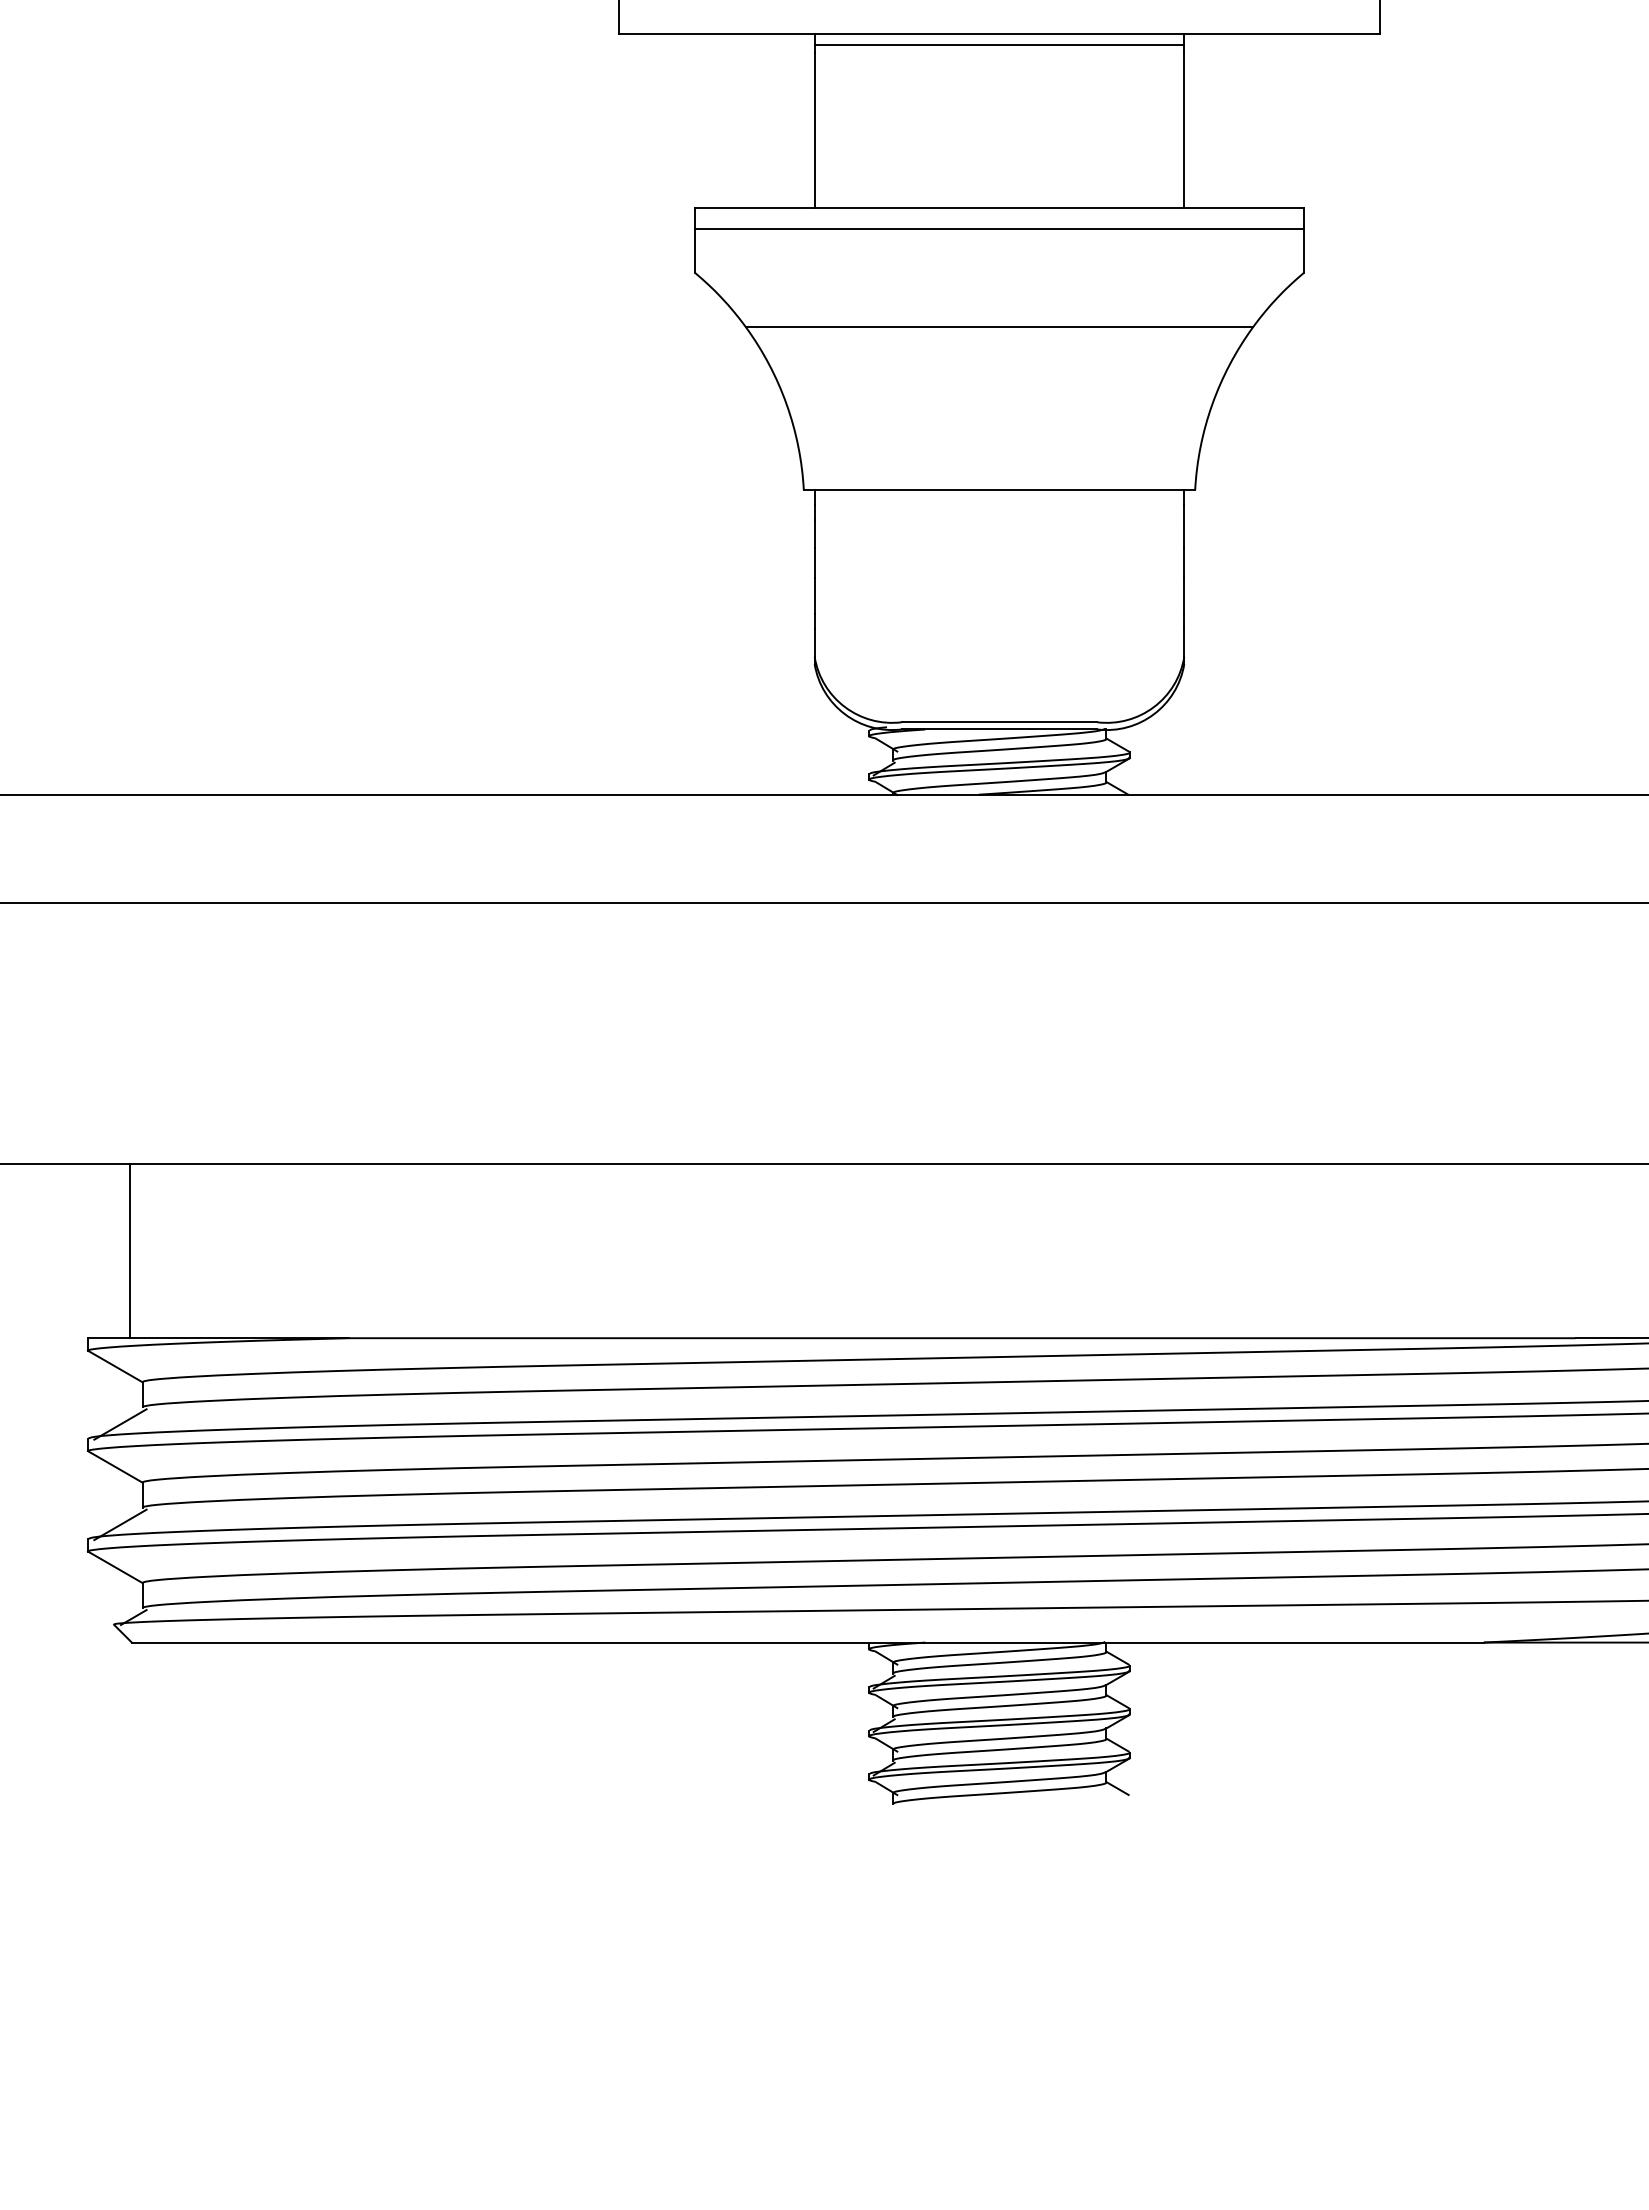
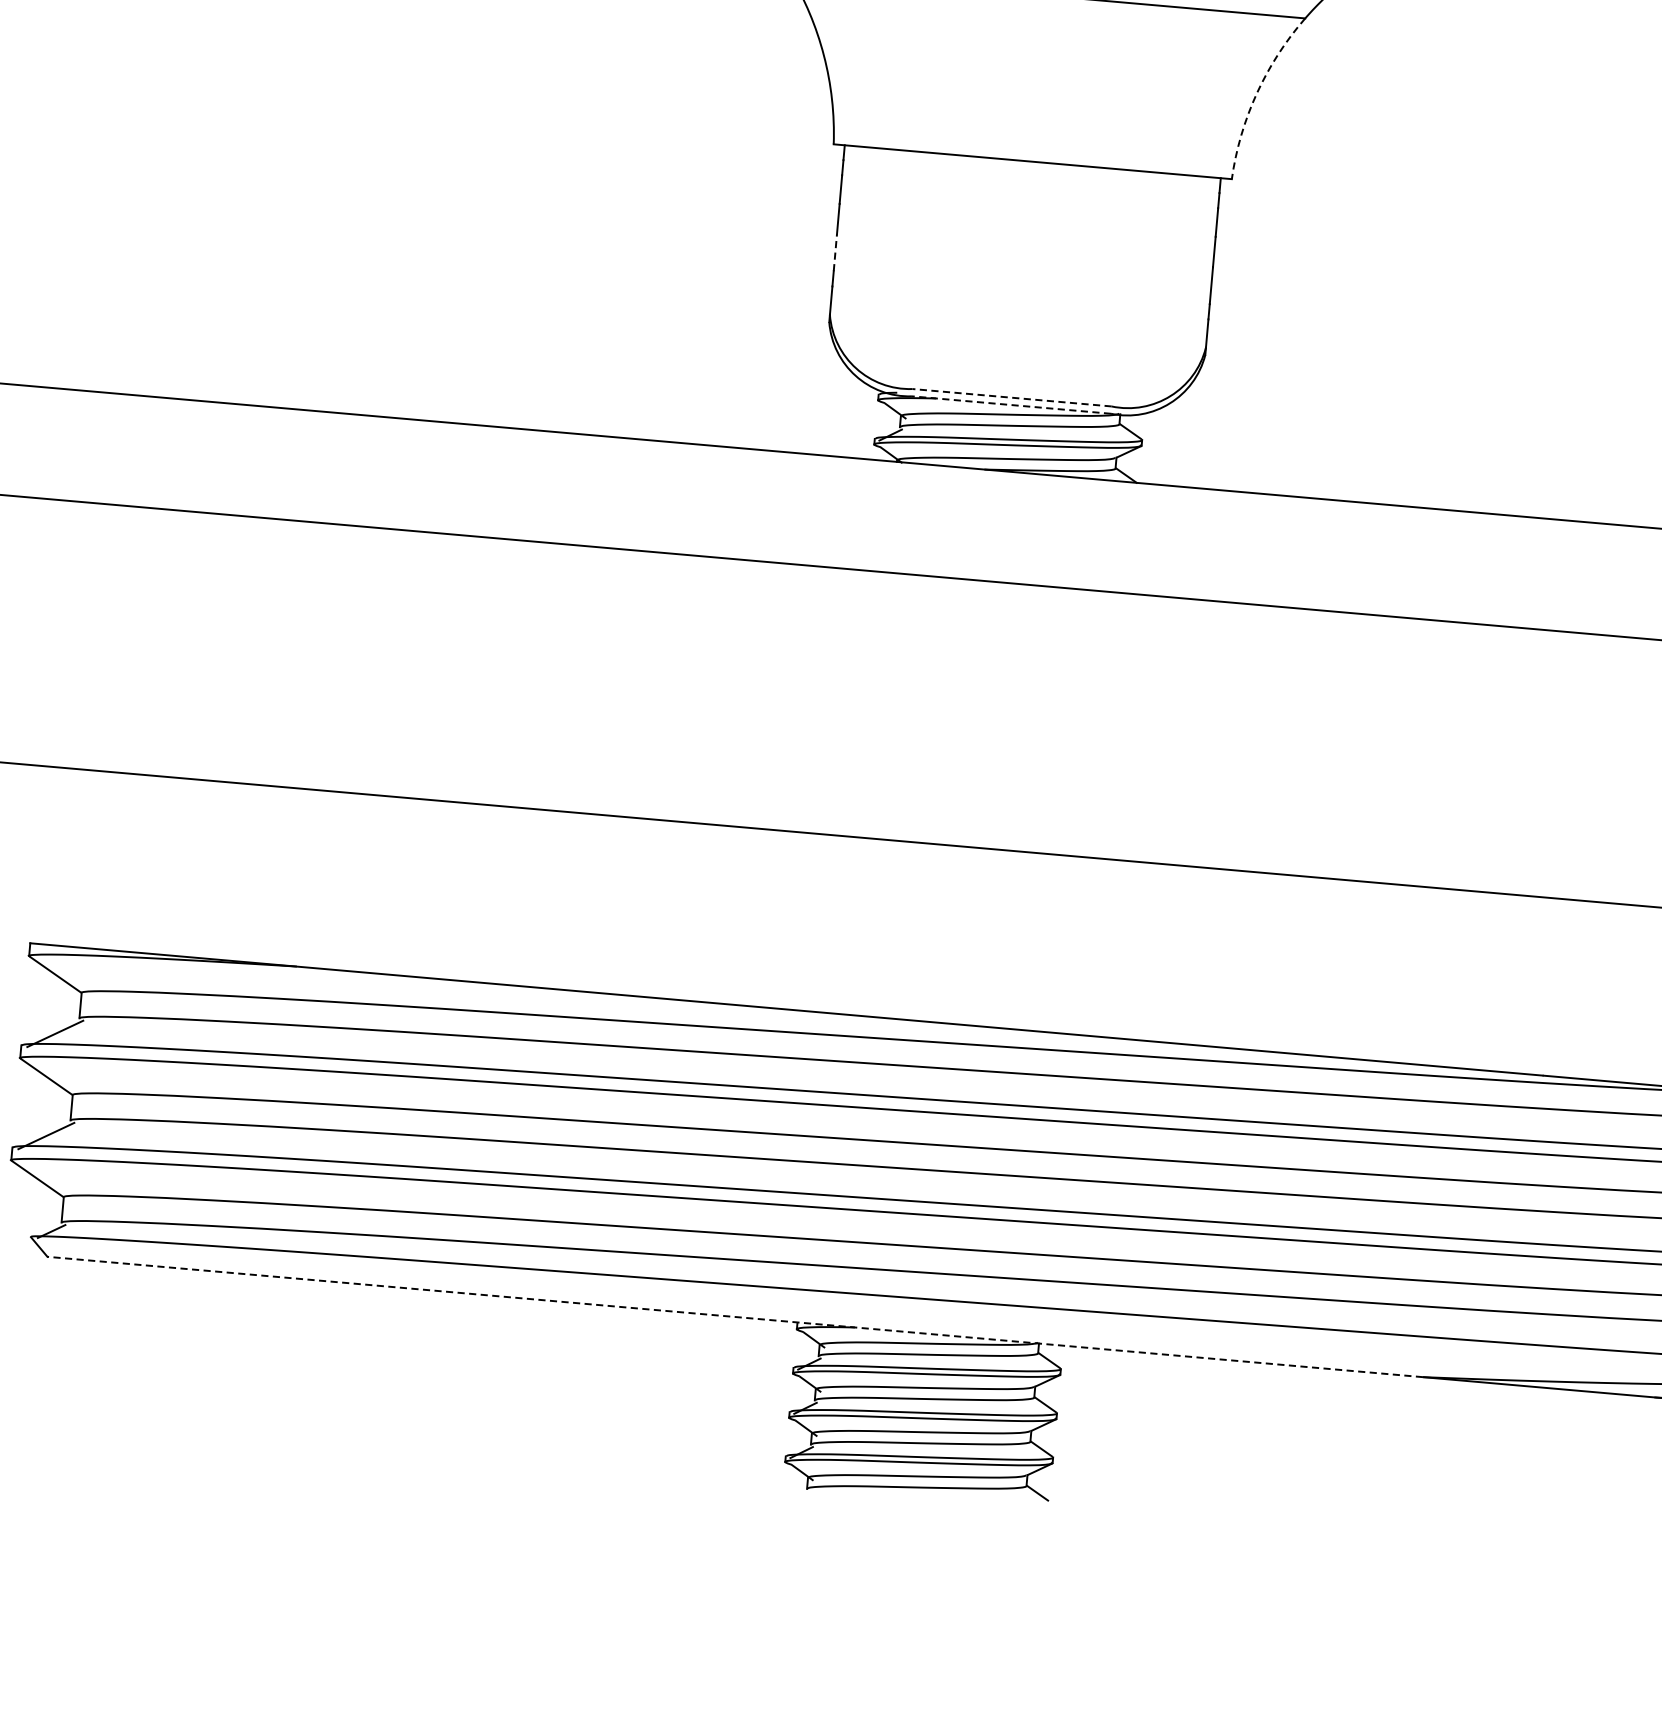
arc: (1212, 404) -> (1257, 93), solid -> dashed
line: (814, 595) -> (835, 252), solid -> dashed
line: (999, 722) -> (1012, 397), solid -> dashed
line: (999, 729) -> (1011, 405), solid -> dashed
line: (129, 1251) -> (79, 858), removed
line: (807, 1642) -> (734, 1316), solid -> dashed

